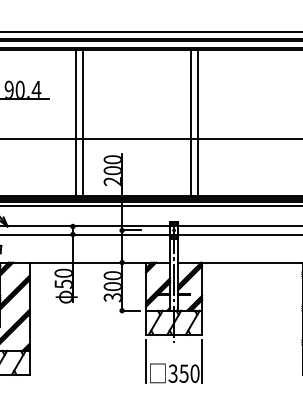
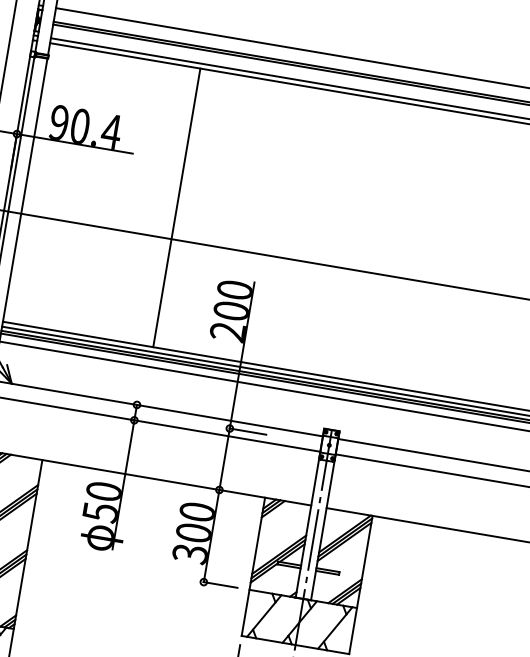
line: (82, 122) -> (188, 208), removed
line: (191, 122) -> (397, 244), removed
line: (197, 122) -> (409, 246), removed

